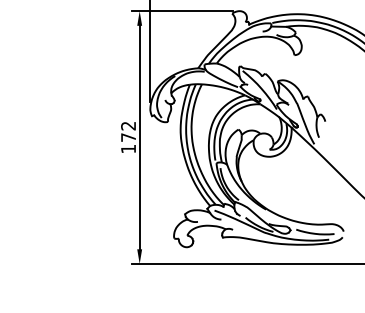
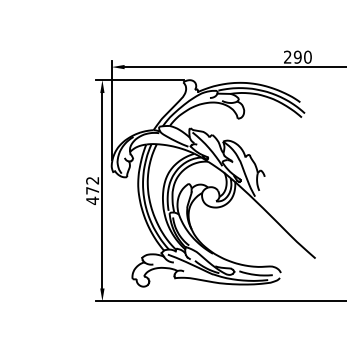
text: (128, 148) -> (92, 200), 172 -> 472

